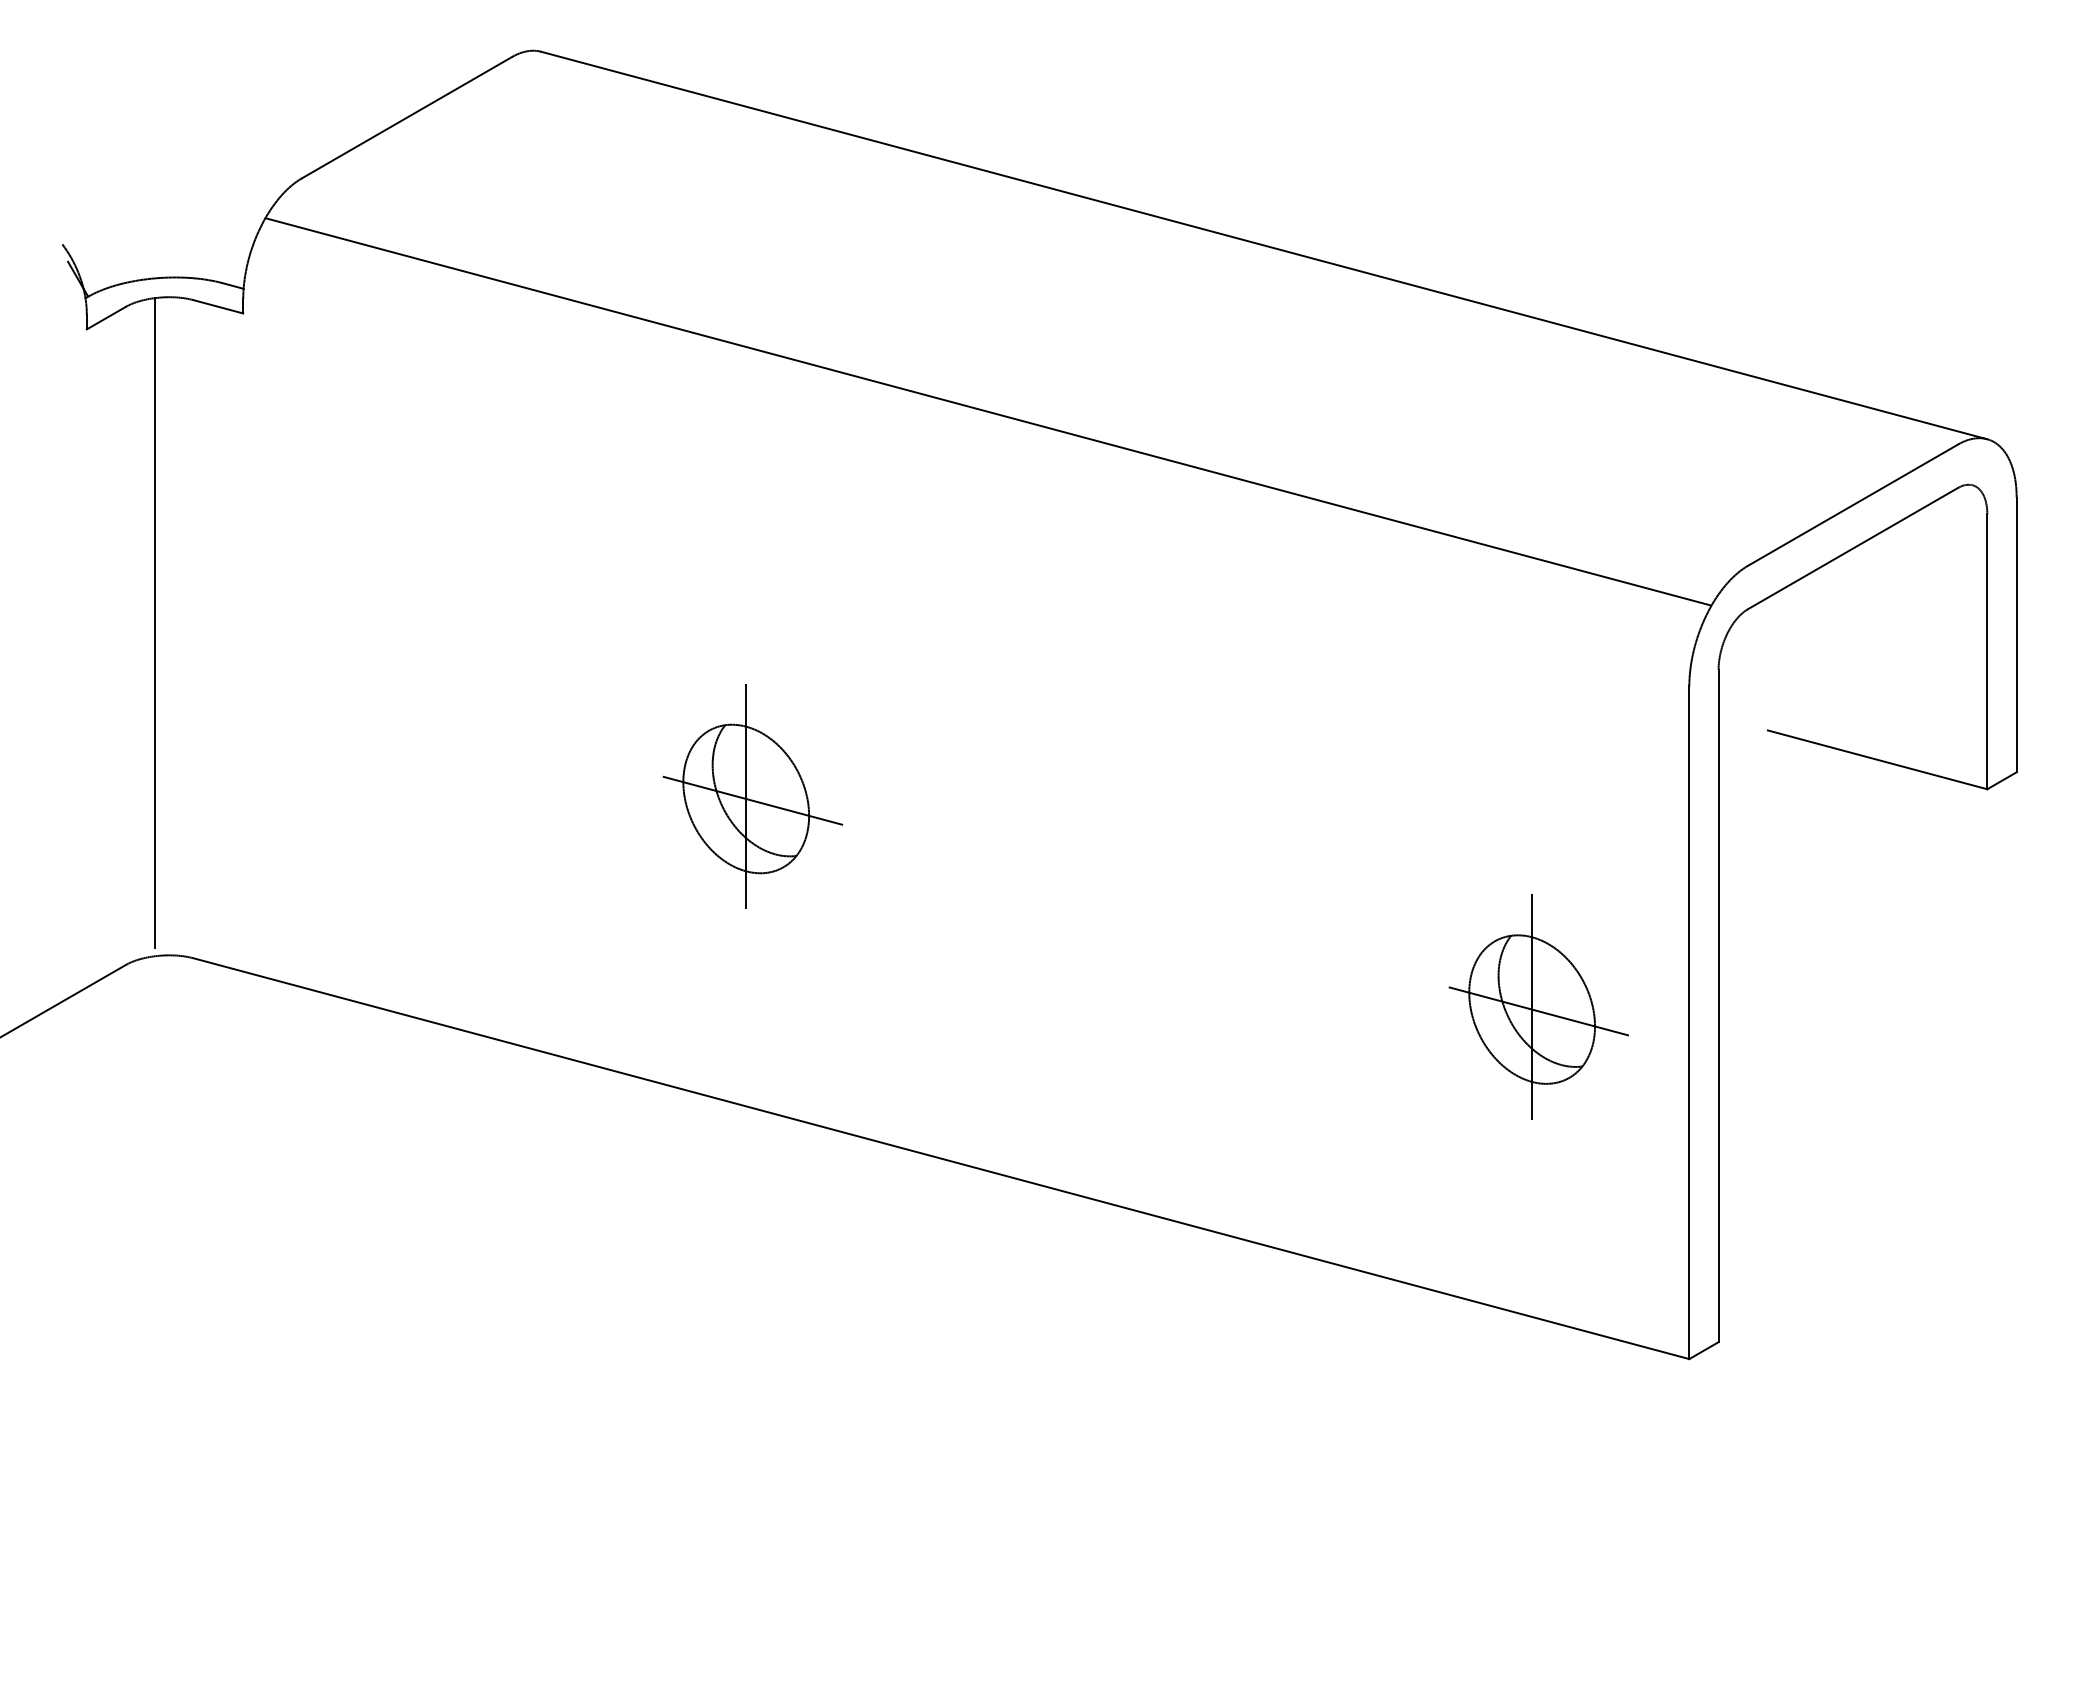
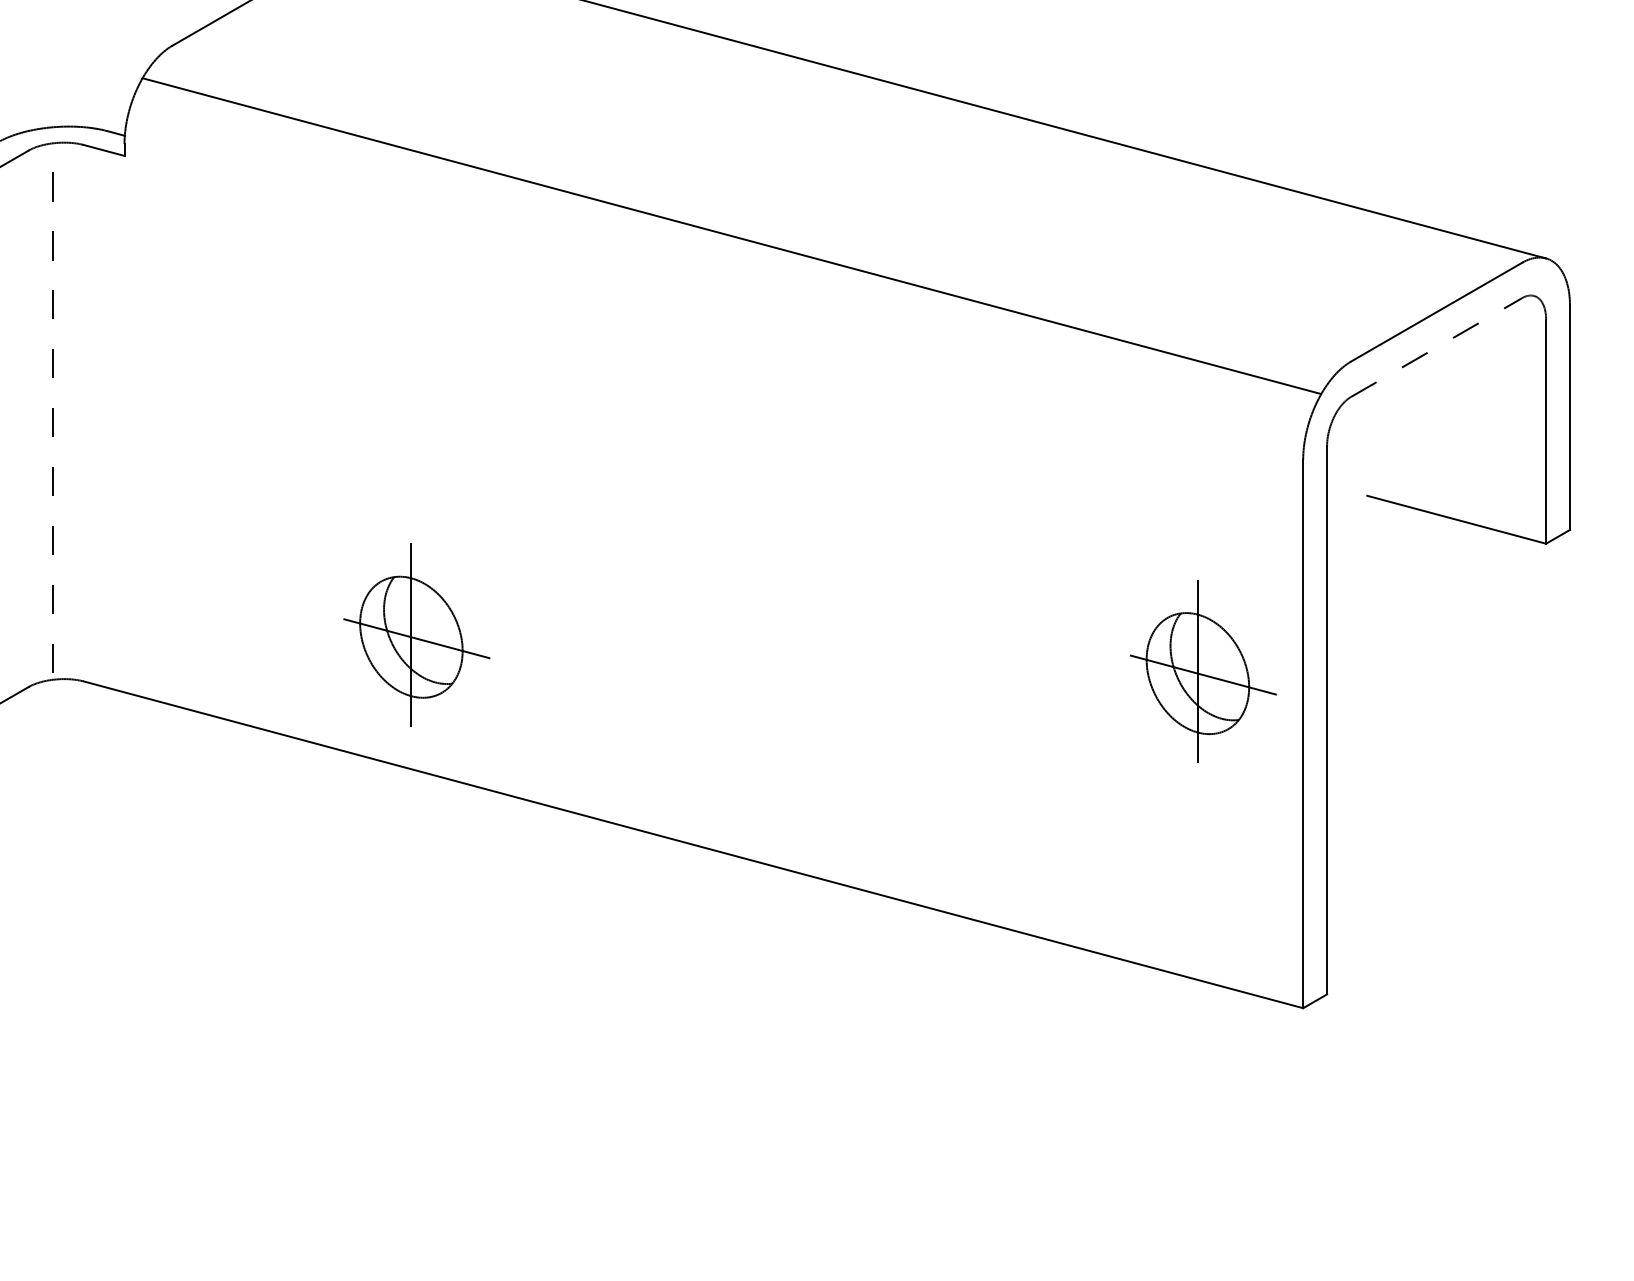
line: (1853, 548) -> (1437, 347), solid -> dashed
line: (155, 623) -> (52, 408), solid -> dashed
part: (752, 796) -> (416, 635), moved
part: (1538, 1006) -> (1203, 671), moved

